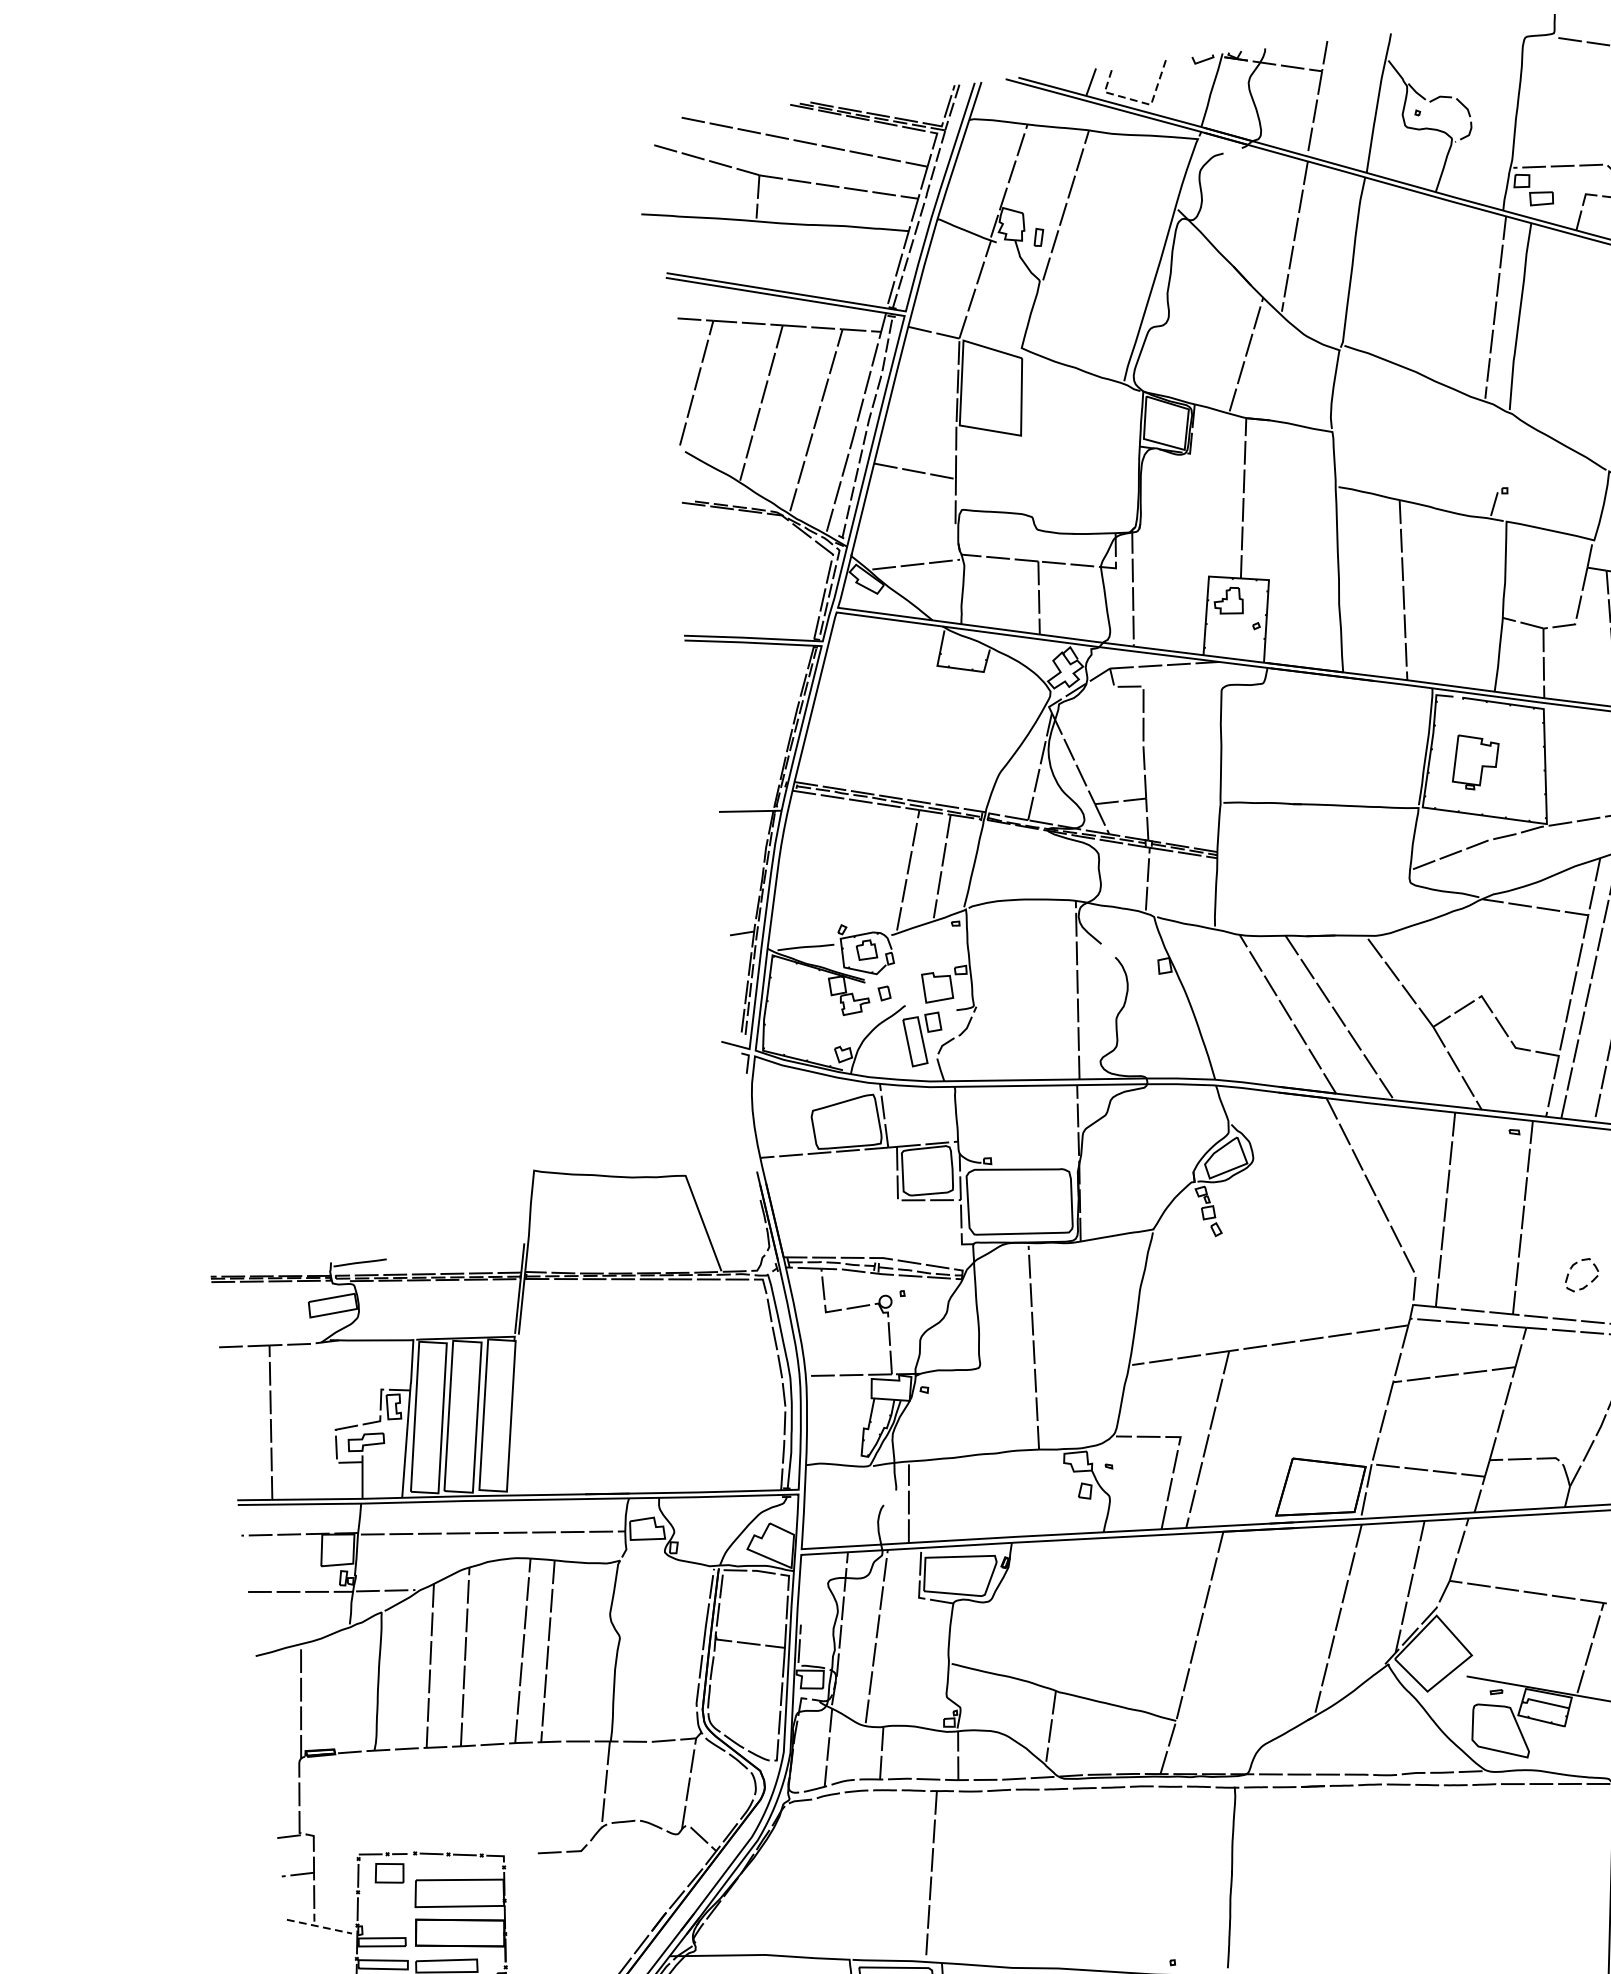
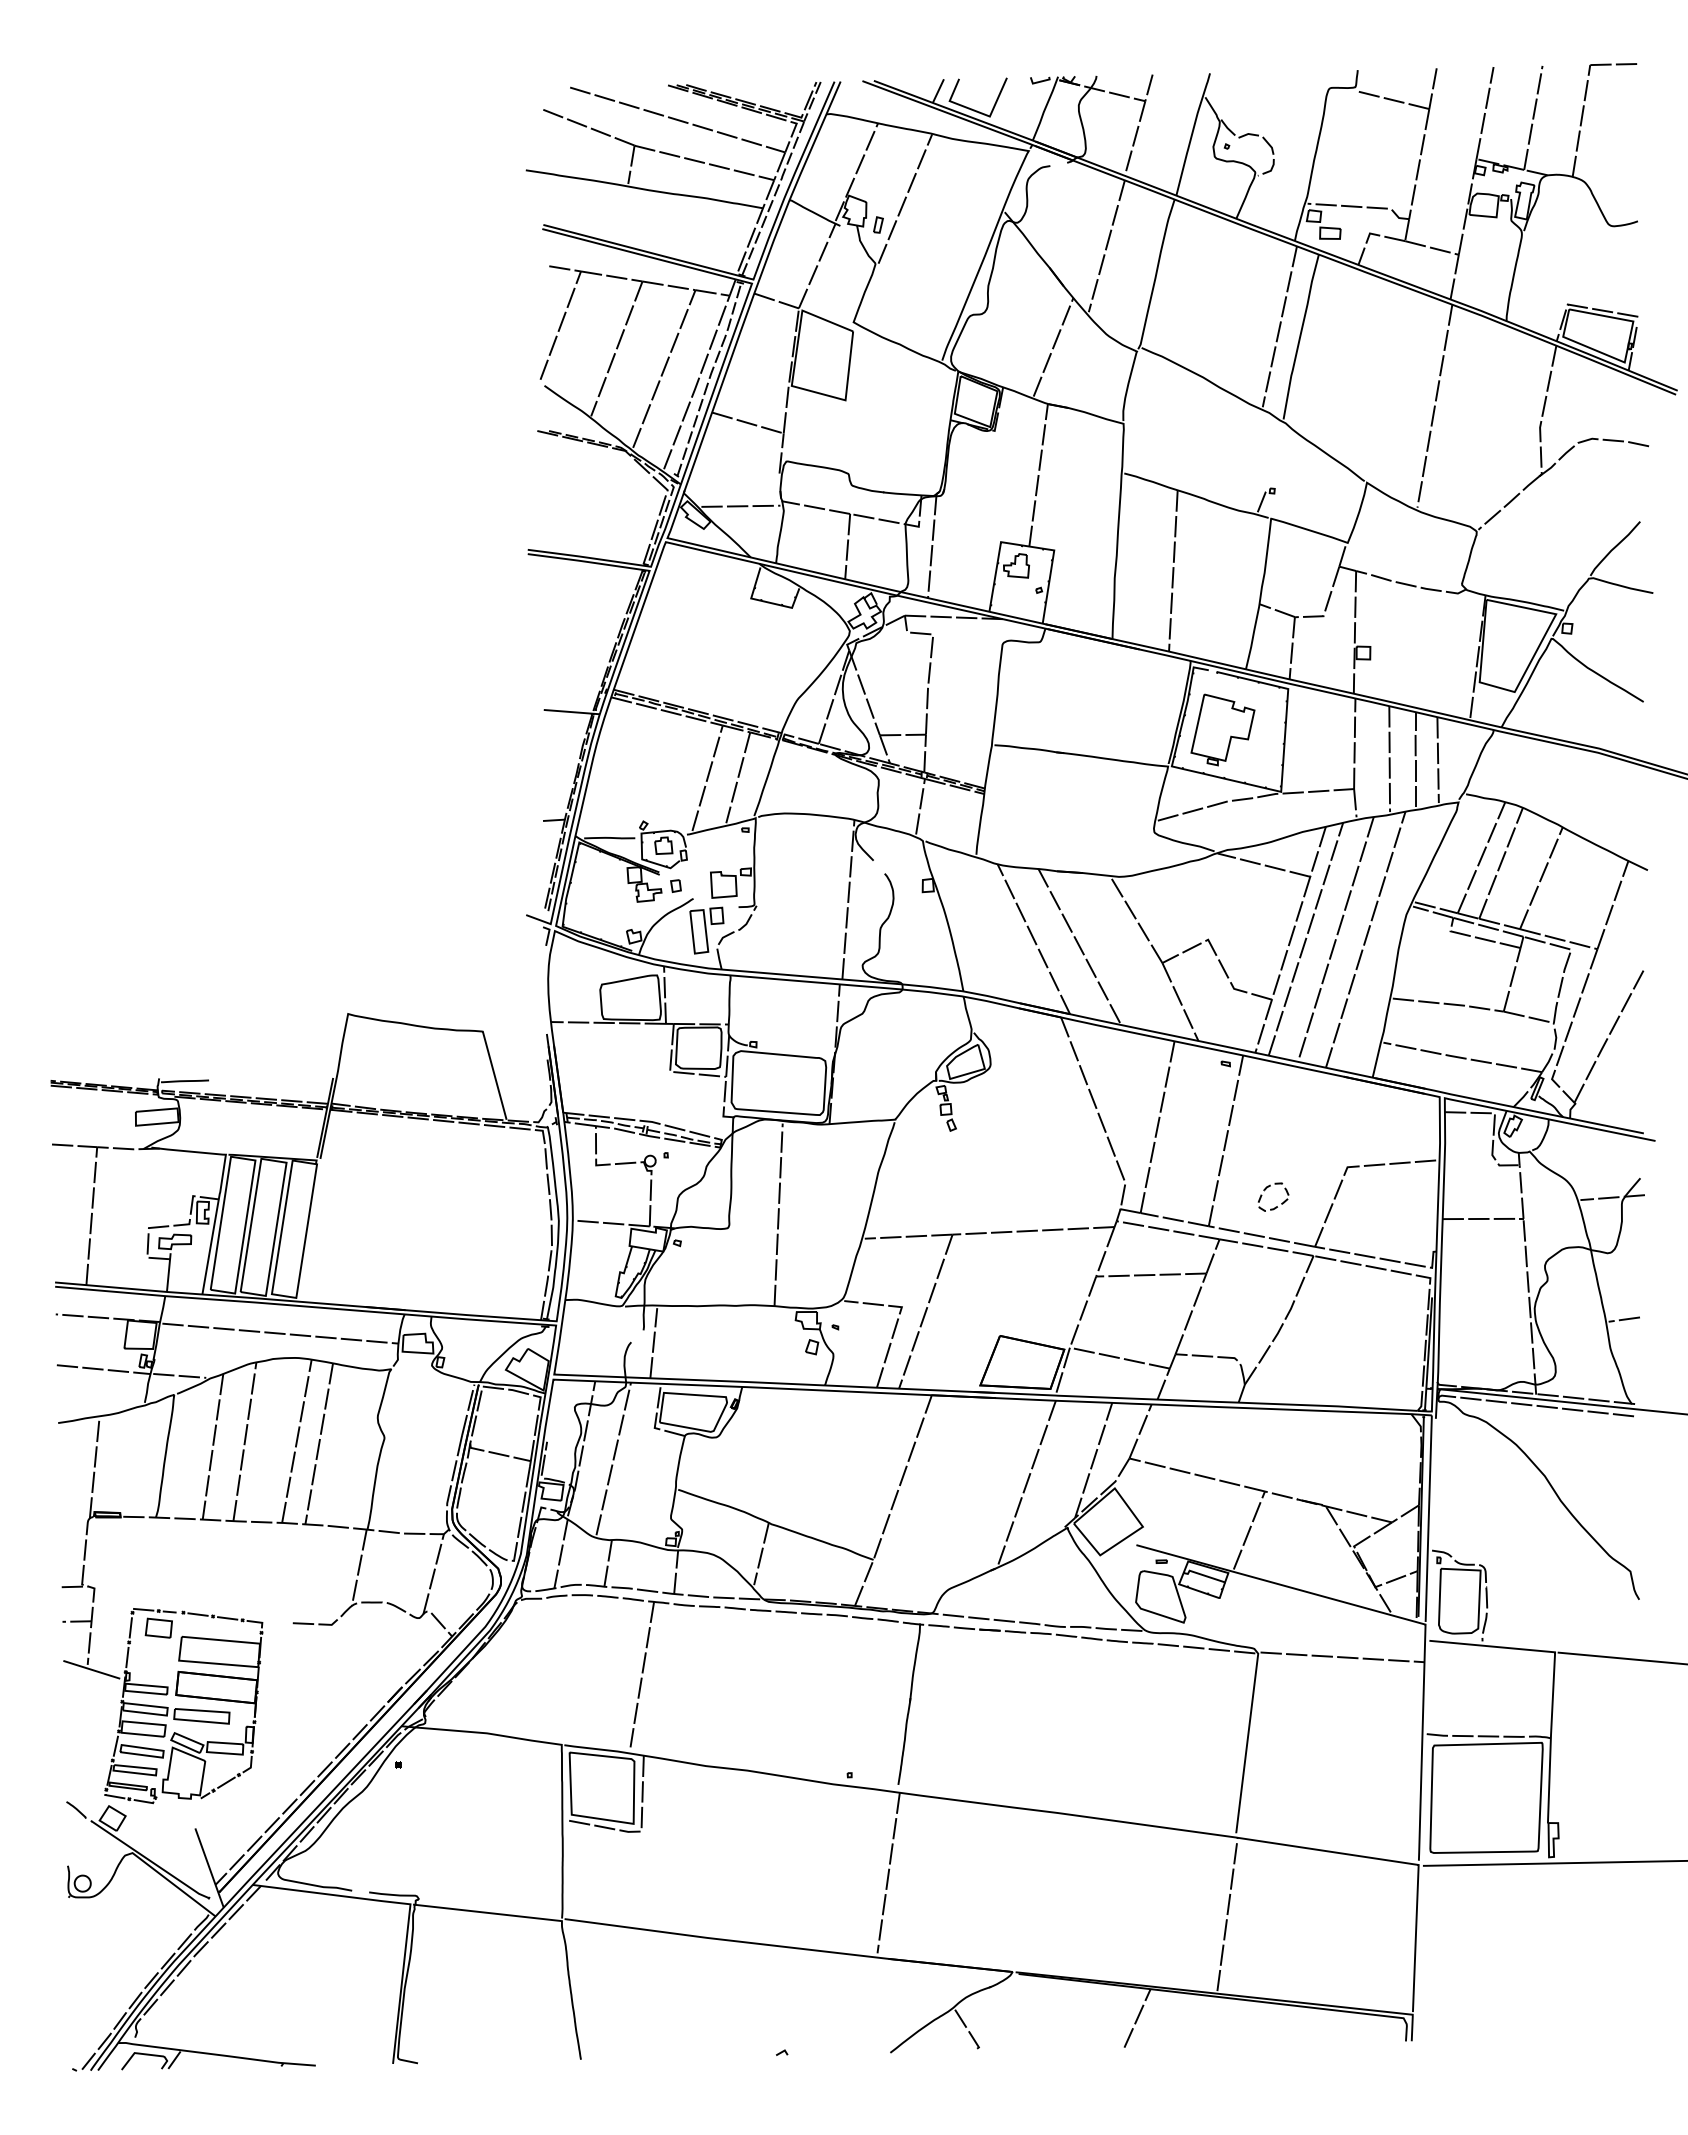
line: (1137, 101) -> (978, 112), dashed -> solid
part: (1475, 761) -> (1222, 729), size x1.43
line: (319, 1926) -> (91, 1669), dashed -> solid

